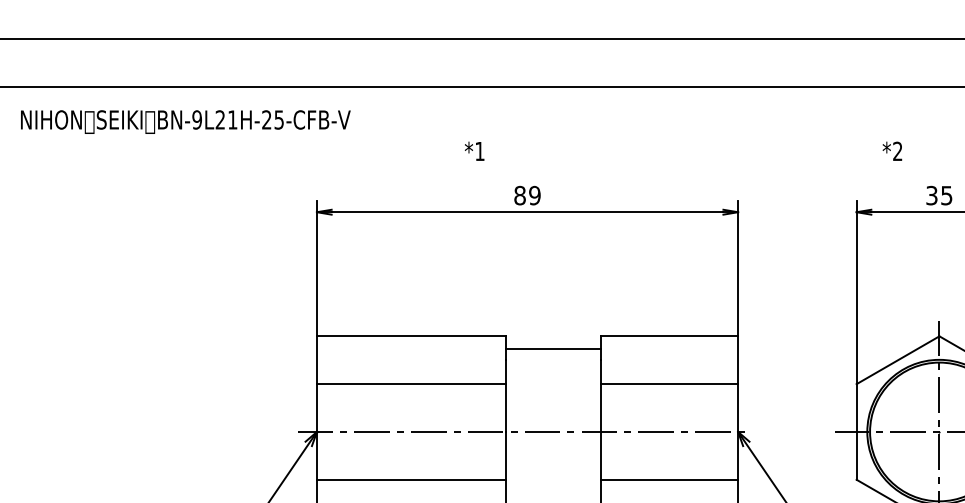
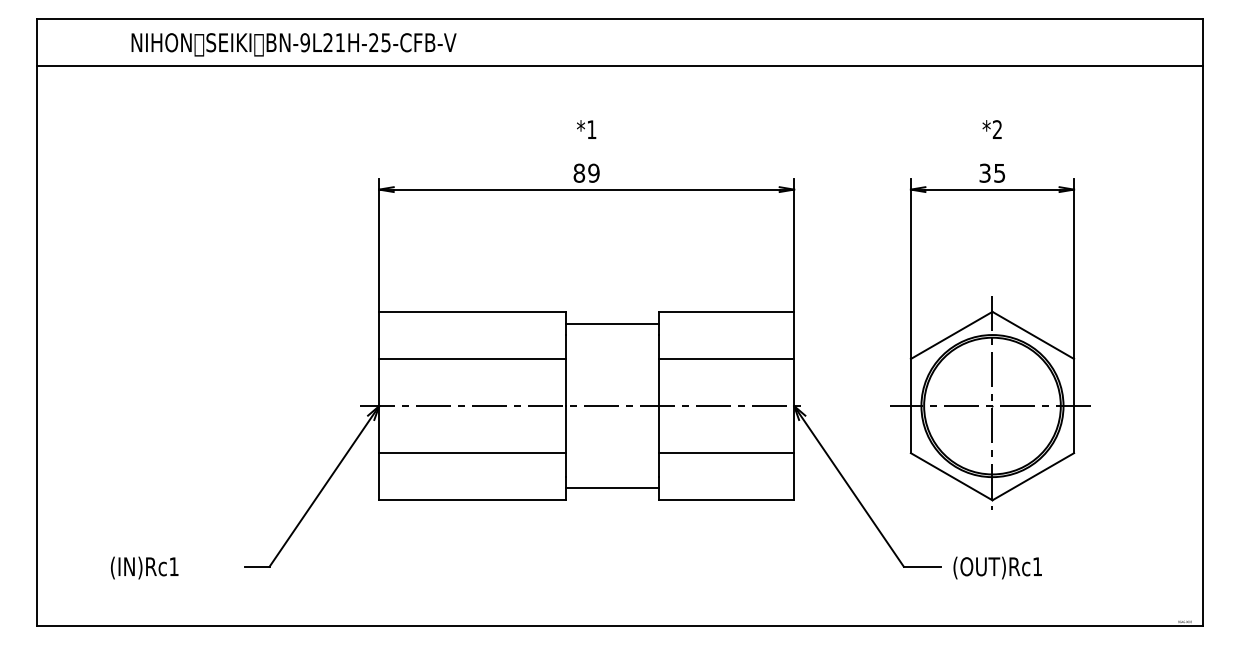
text: (185, 121) -> (293, 44), moved
text: (474, 151) -> (586, 129), moved
text: (891, 151) -> (991, 129), moved

